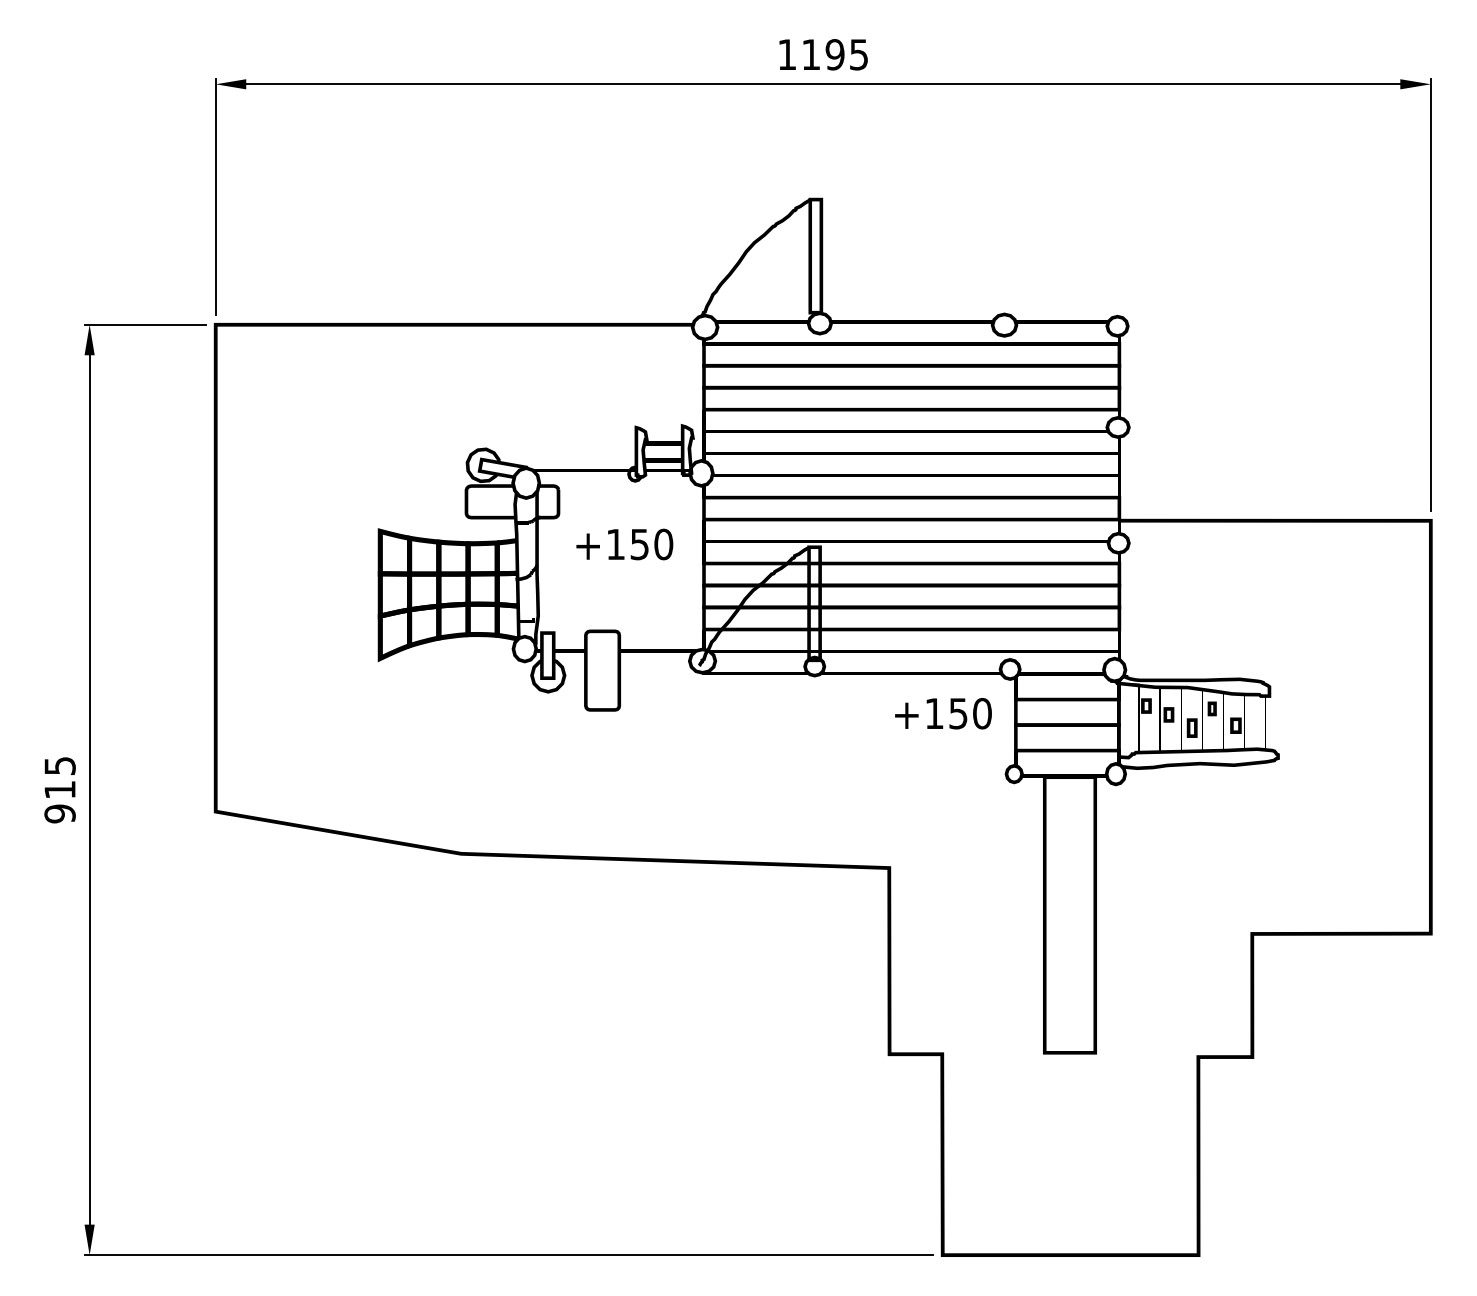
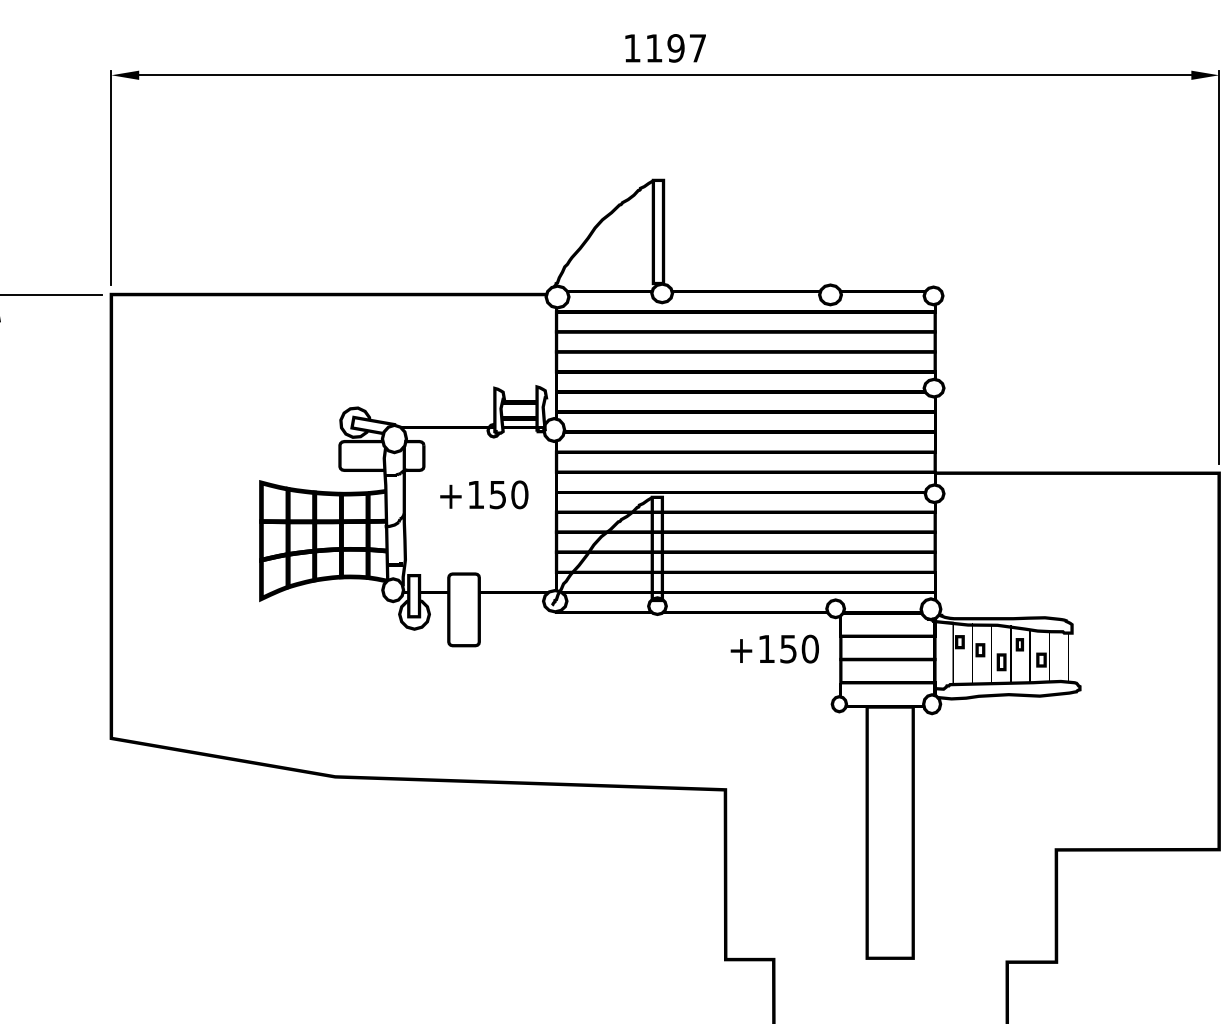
text: (858, 54) -> (697, 48), 1195 -> 1197

